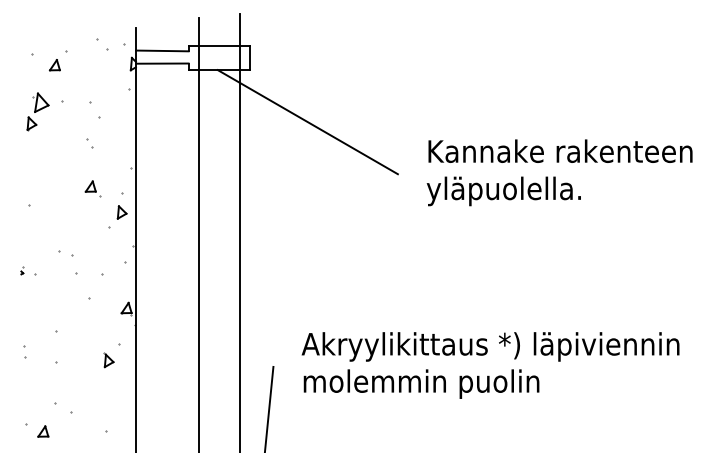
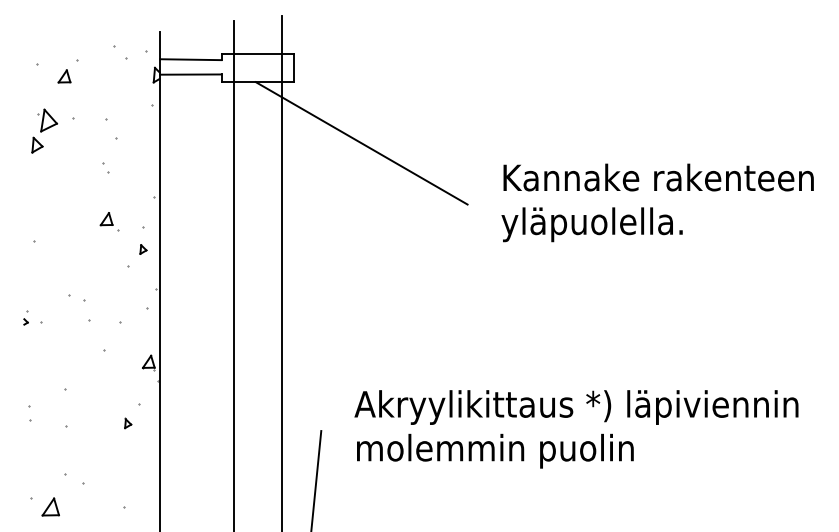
part: (121, 212) -> (142, 249), size x0.6
part: (22, 270) -> (26, 317), size x1.6
part: (108, 360) -> (127, 423), size x0.6
part: (43, 431) -> (51, 506), size x1.4

